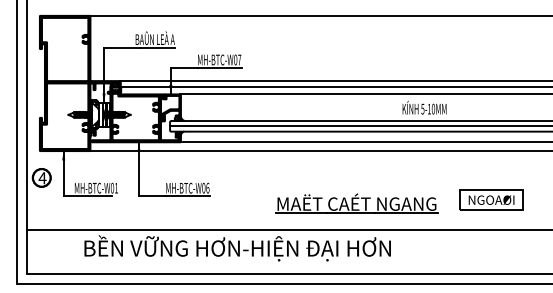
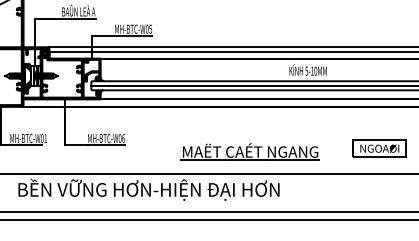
text: (239, 59) -> (150, 28), MH-BTC-W07 -> MH-BTC-W05
part: (491, 199) -> (379, 148), moved

